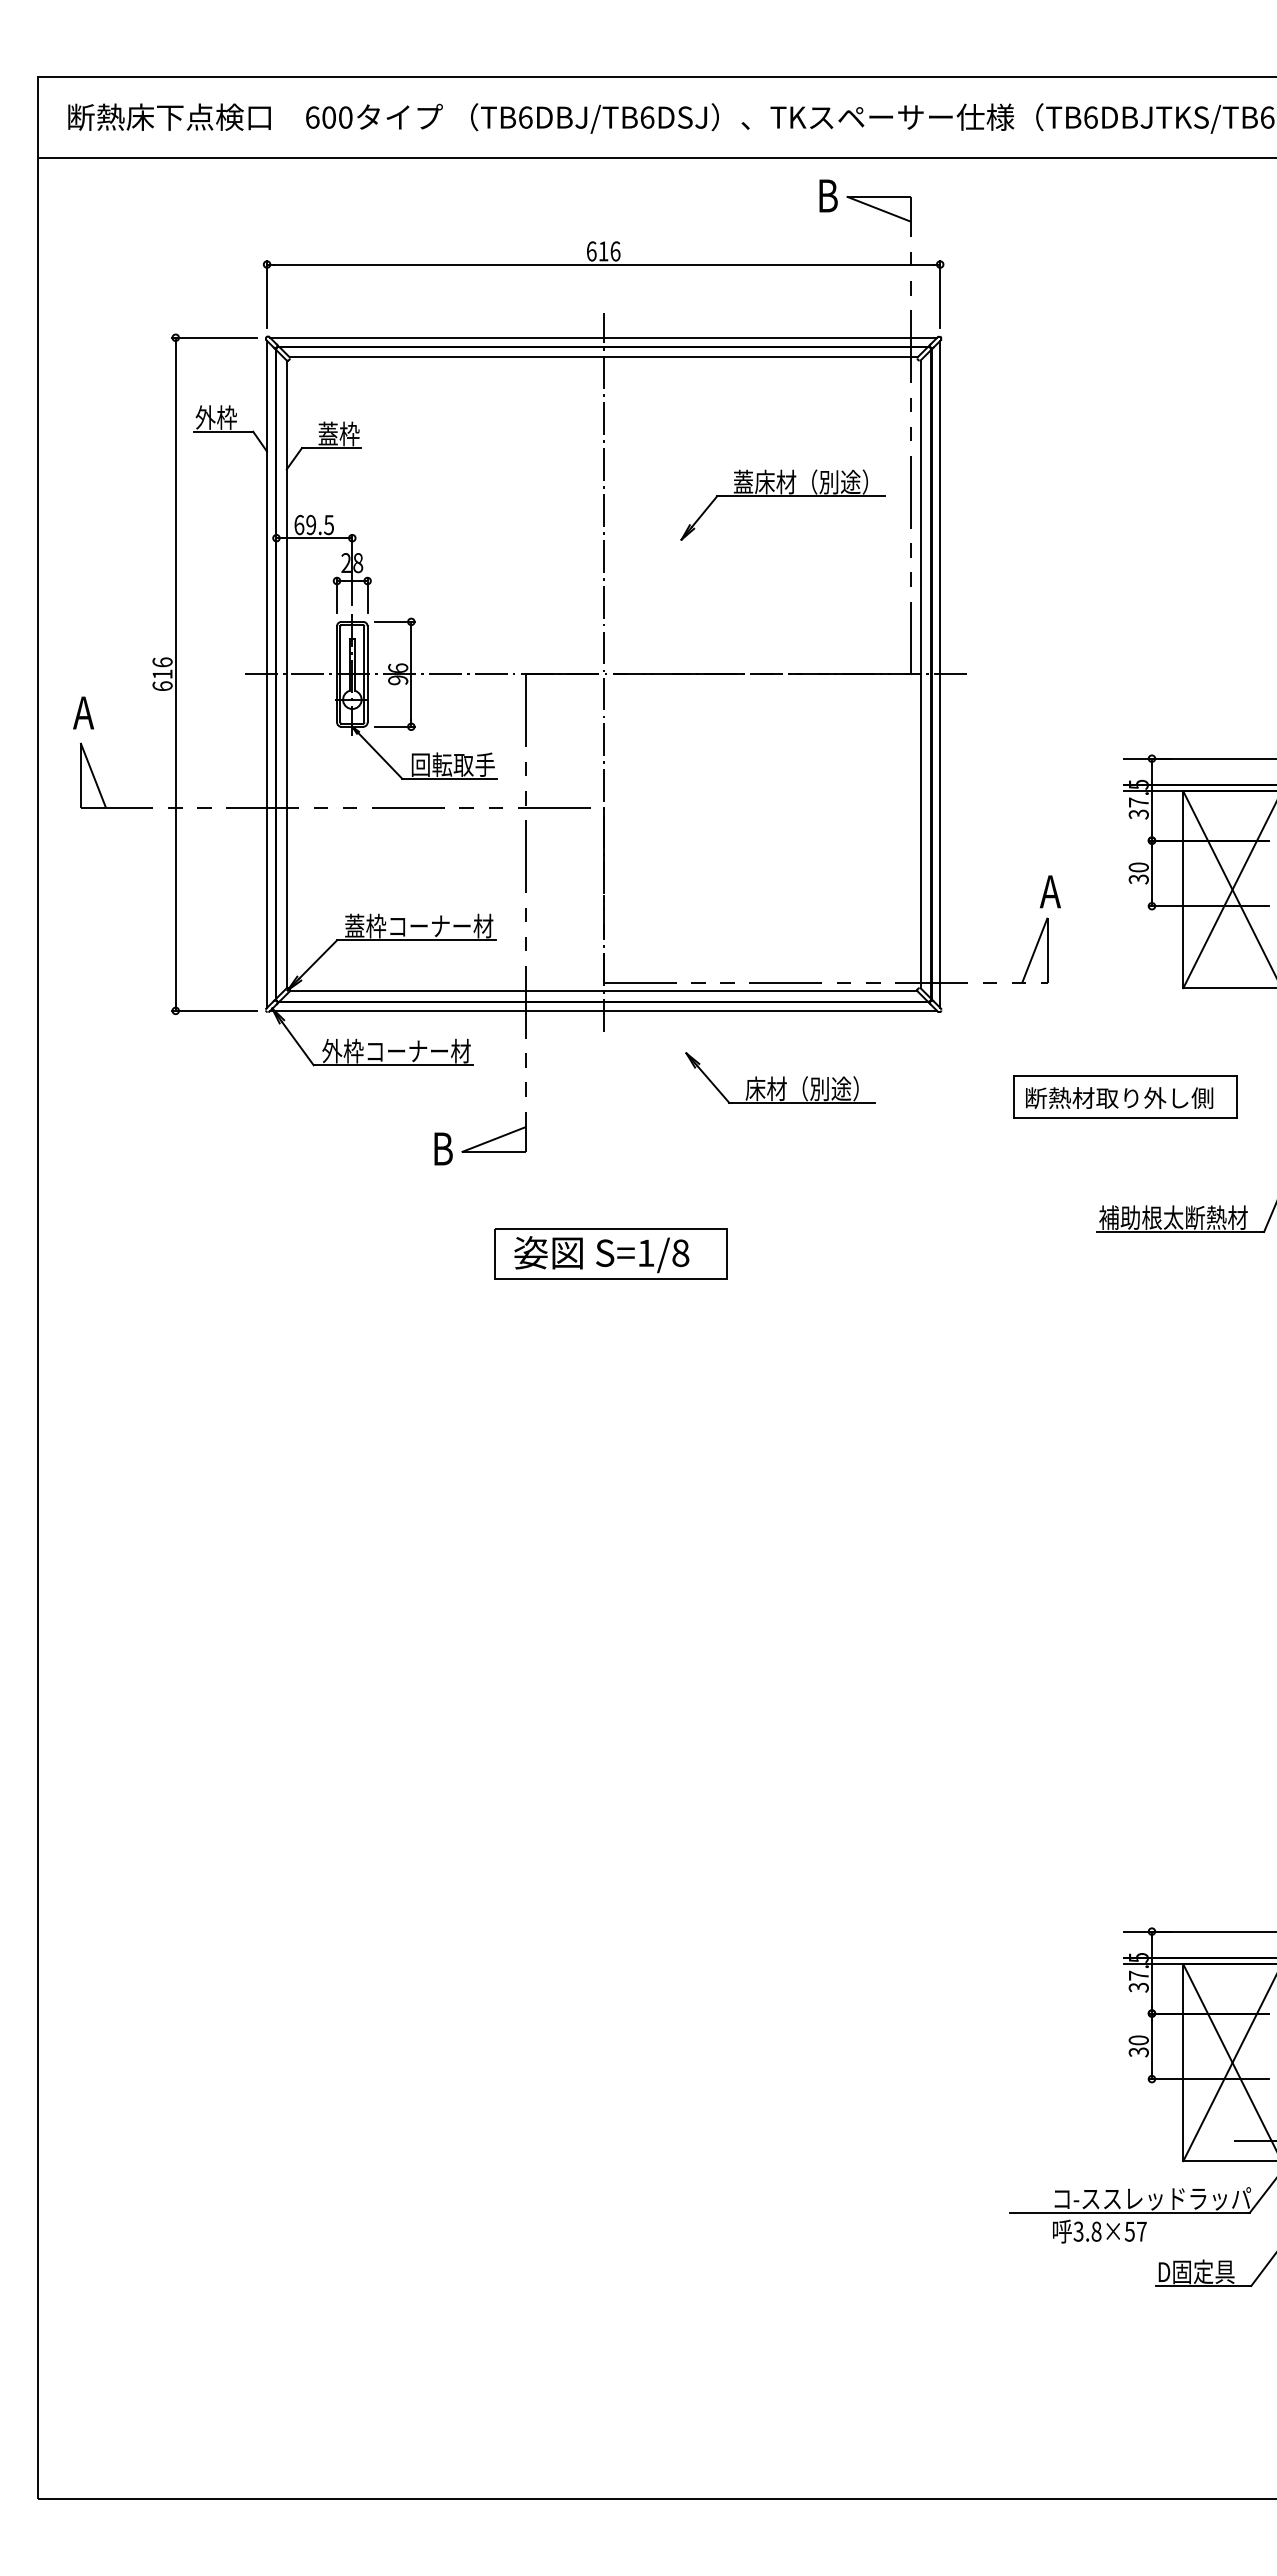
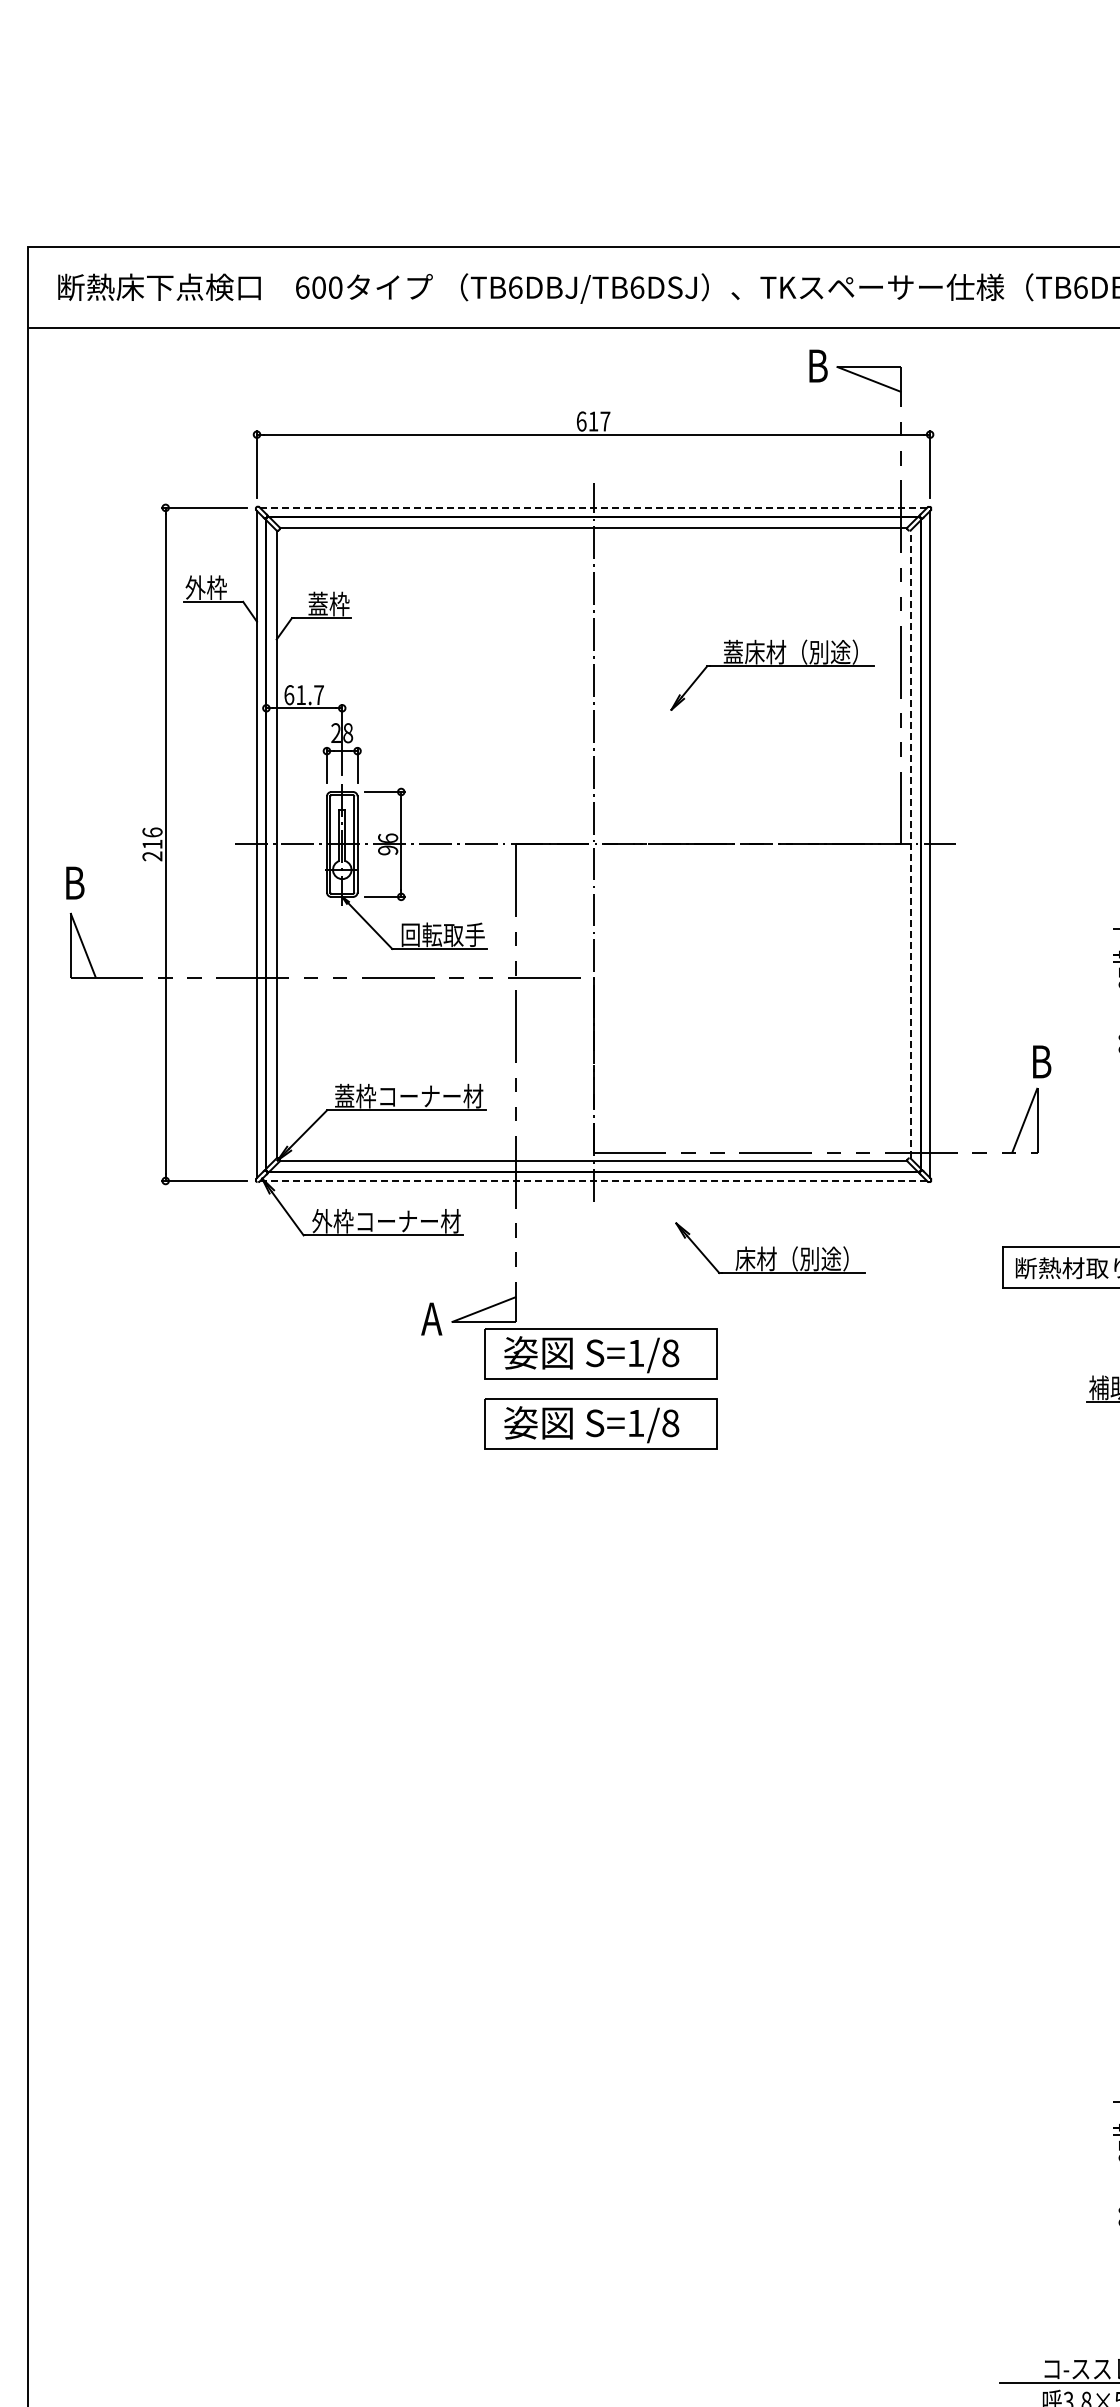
text: (615, 251) -> (605, 421), 616 -> 617
line: (604, 337) -> (594, 507), solid -> dashed
text: (320, 525) -> (310, 695), 69.5 -> 61.7
line: (920, 674) -> (910, 844), solid -> dashed
text: (162, 686) -> (152, 856), 616 -> 216
text: (83, 712) -> (73, 882), A -> B
text: (1050, 891) -> (1040, 1061), A -> B
line: (604, 1010) -> (594, 1180), solid -> dashed
text: (441, 1148) -> (431, 1318), B -> A
part: (610, 1183) -> (600, 1353), added

